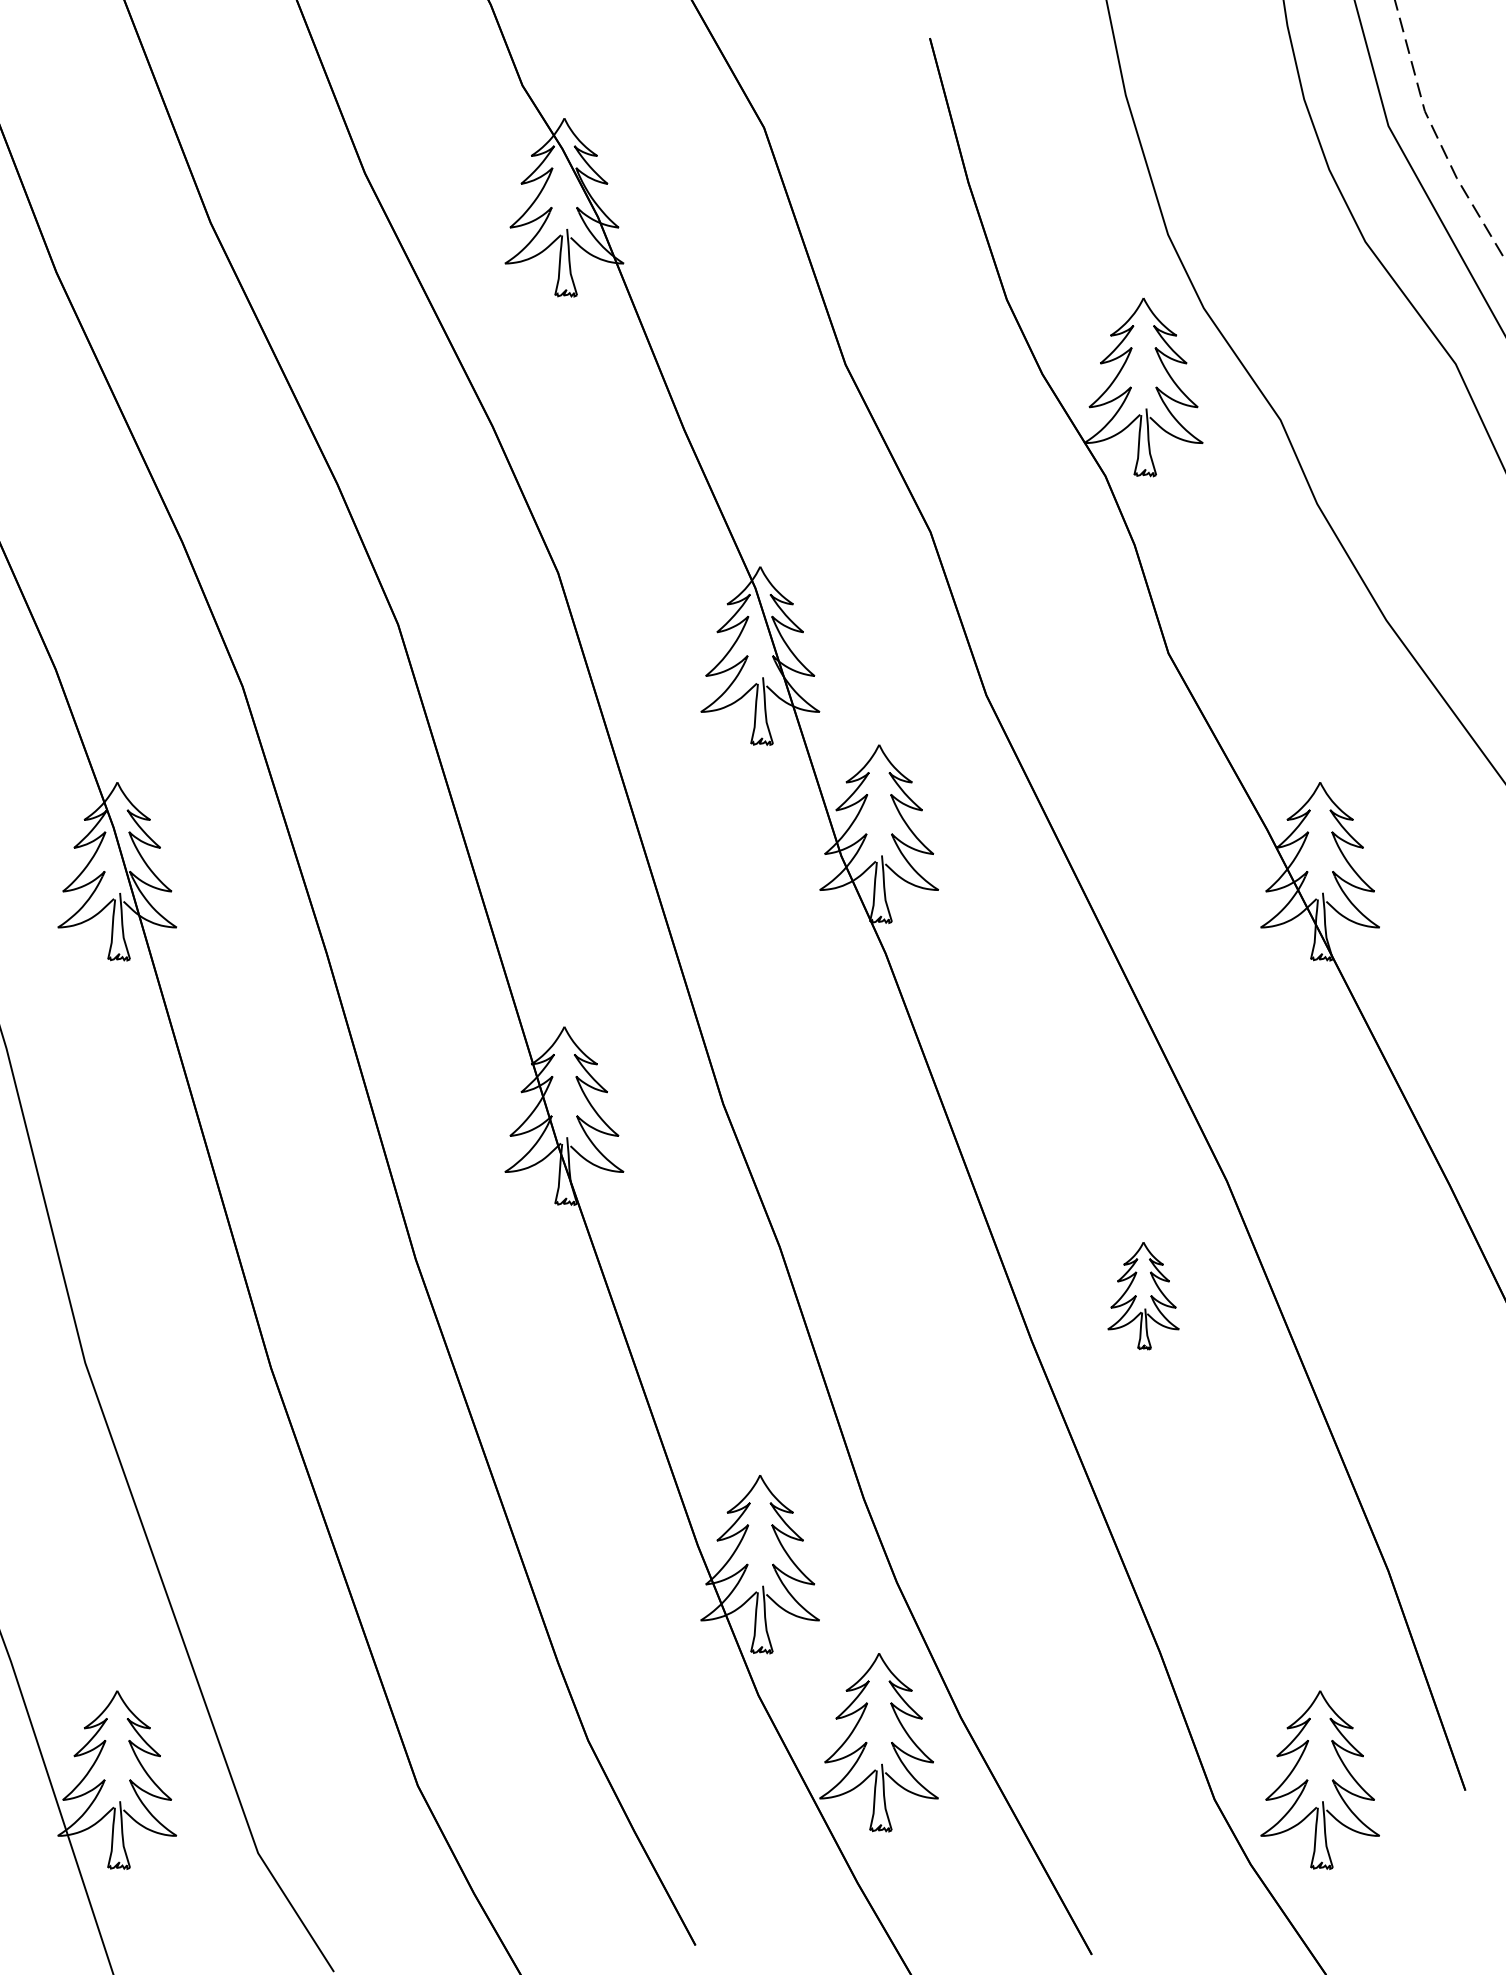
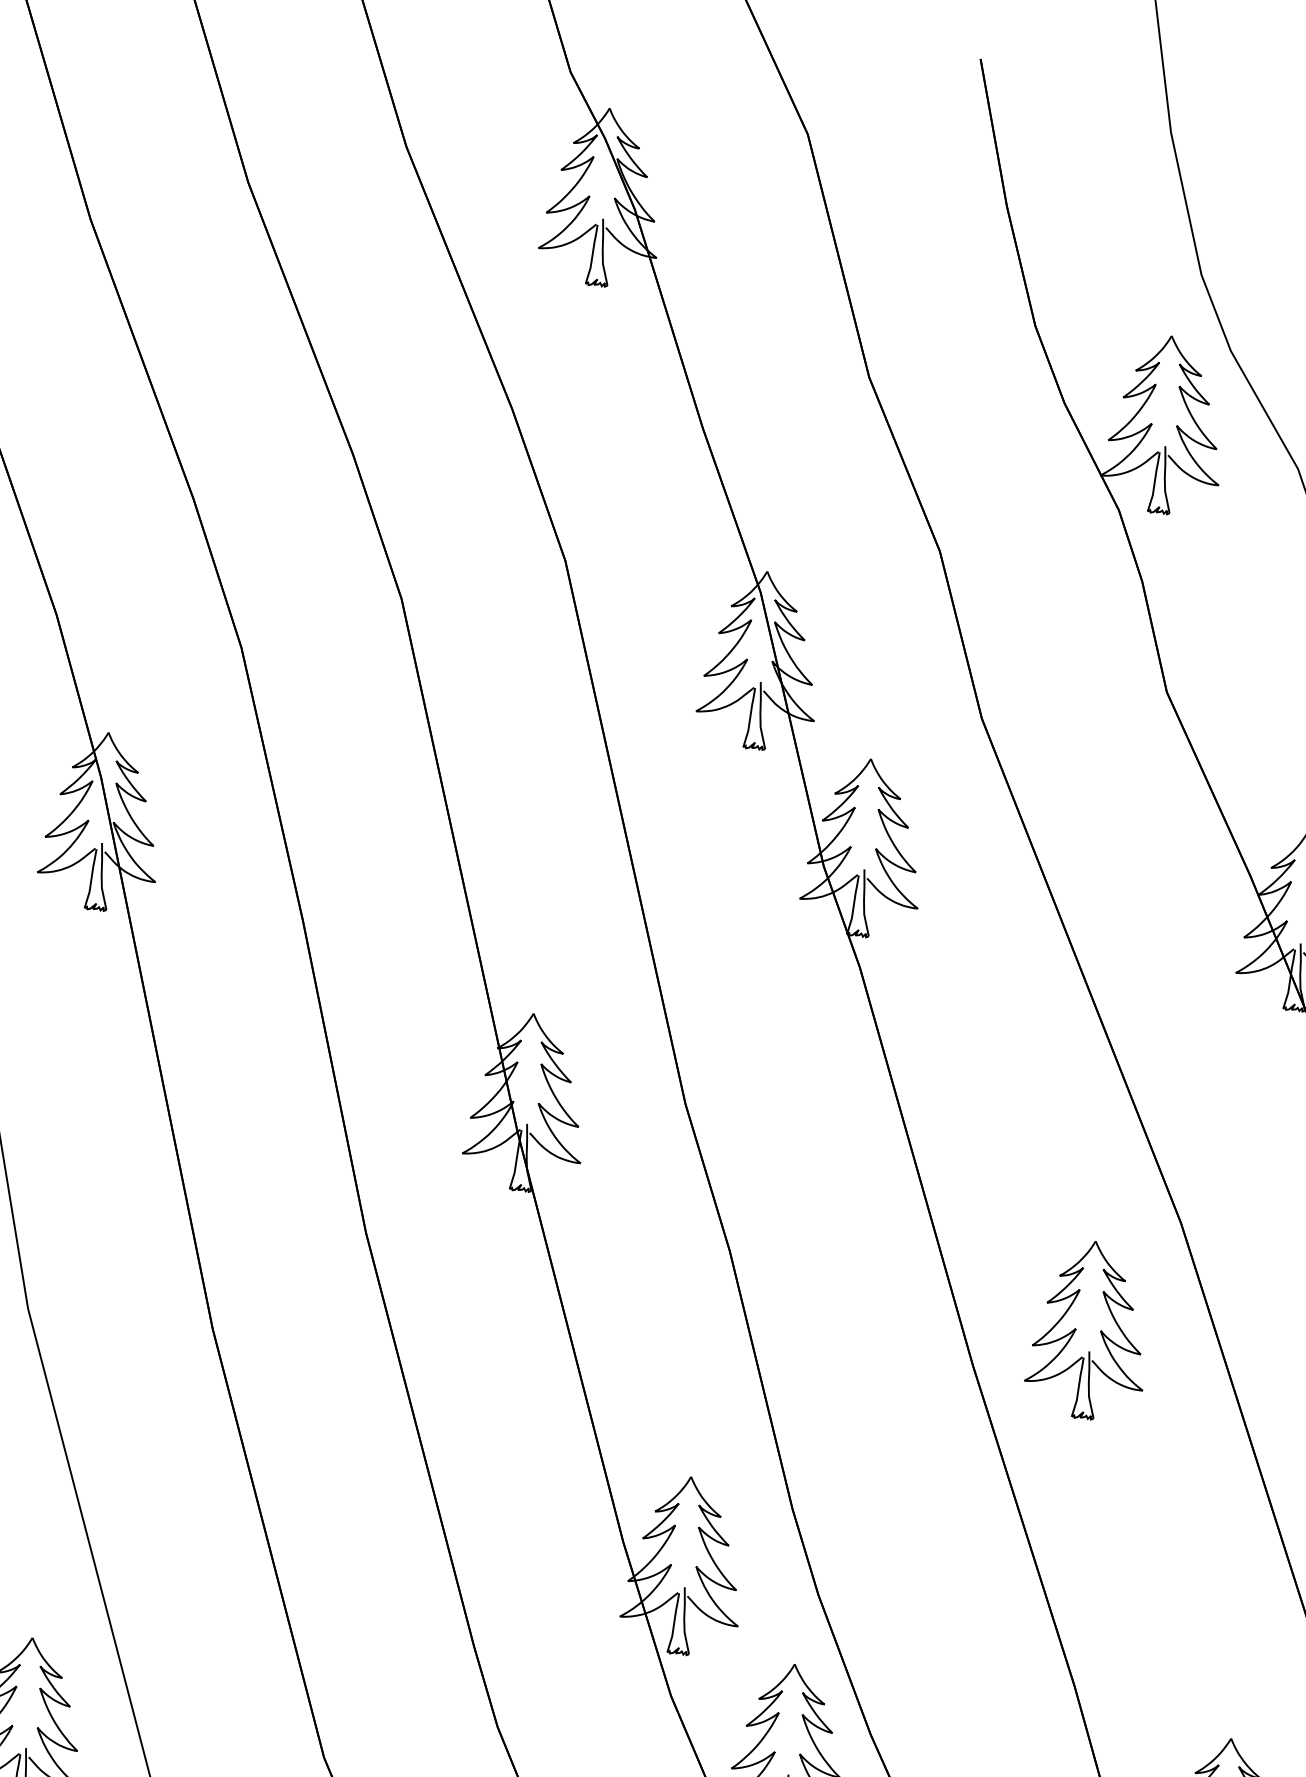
part: (1143, 1295) -> (1088, 1329), size x1.67

